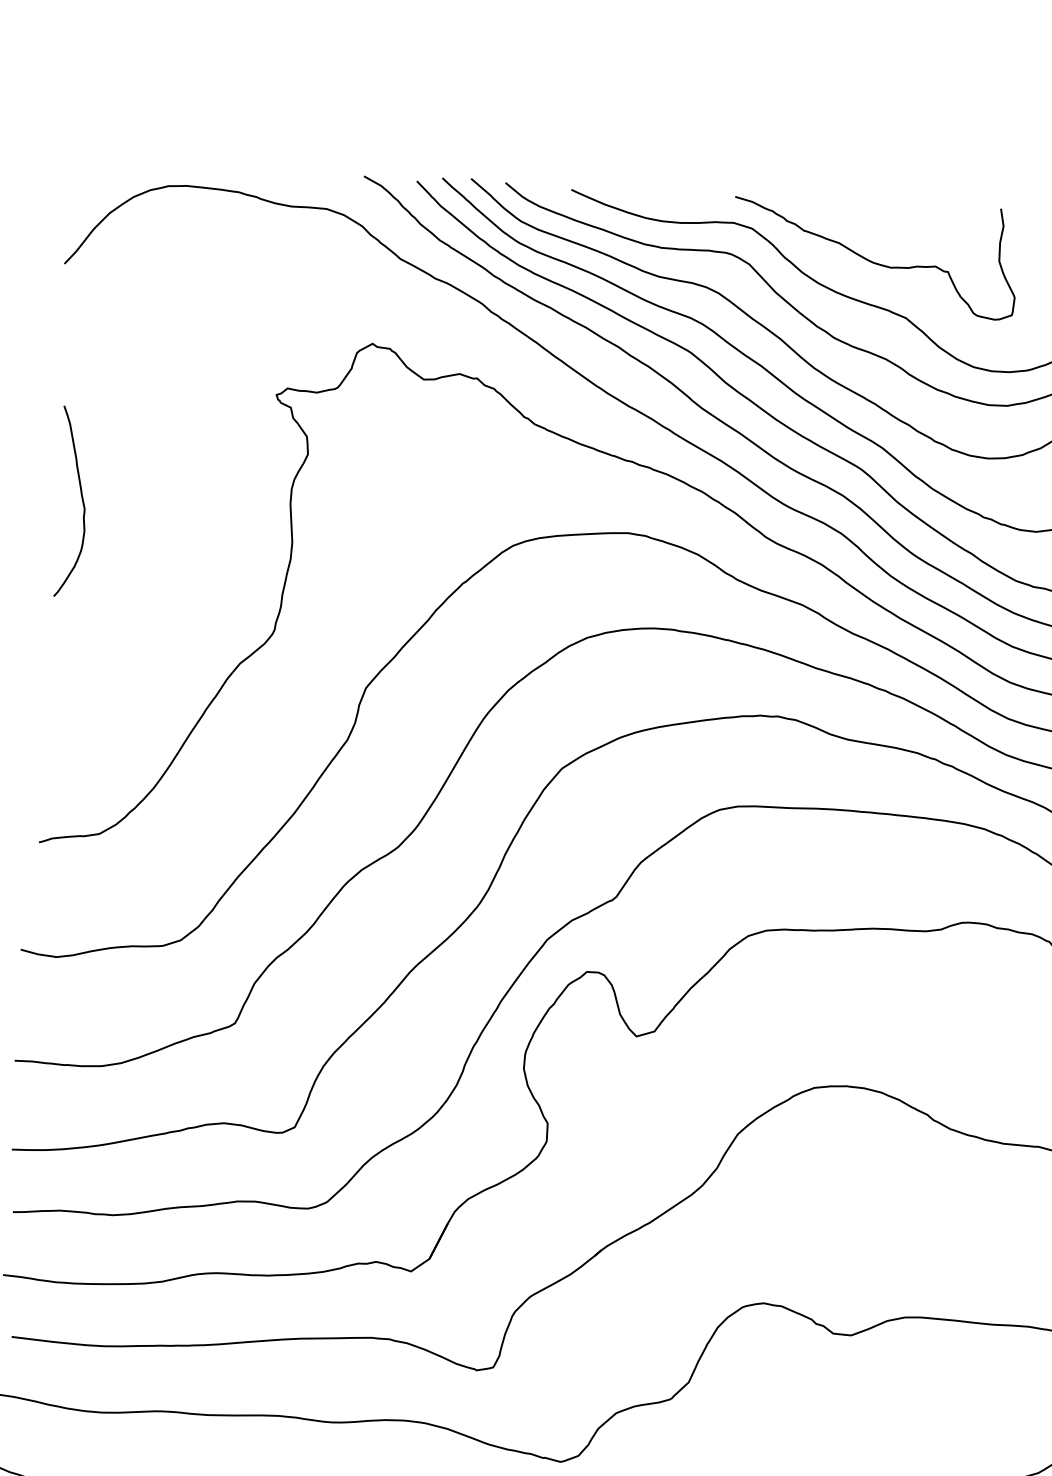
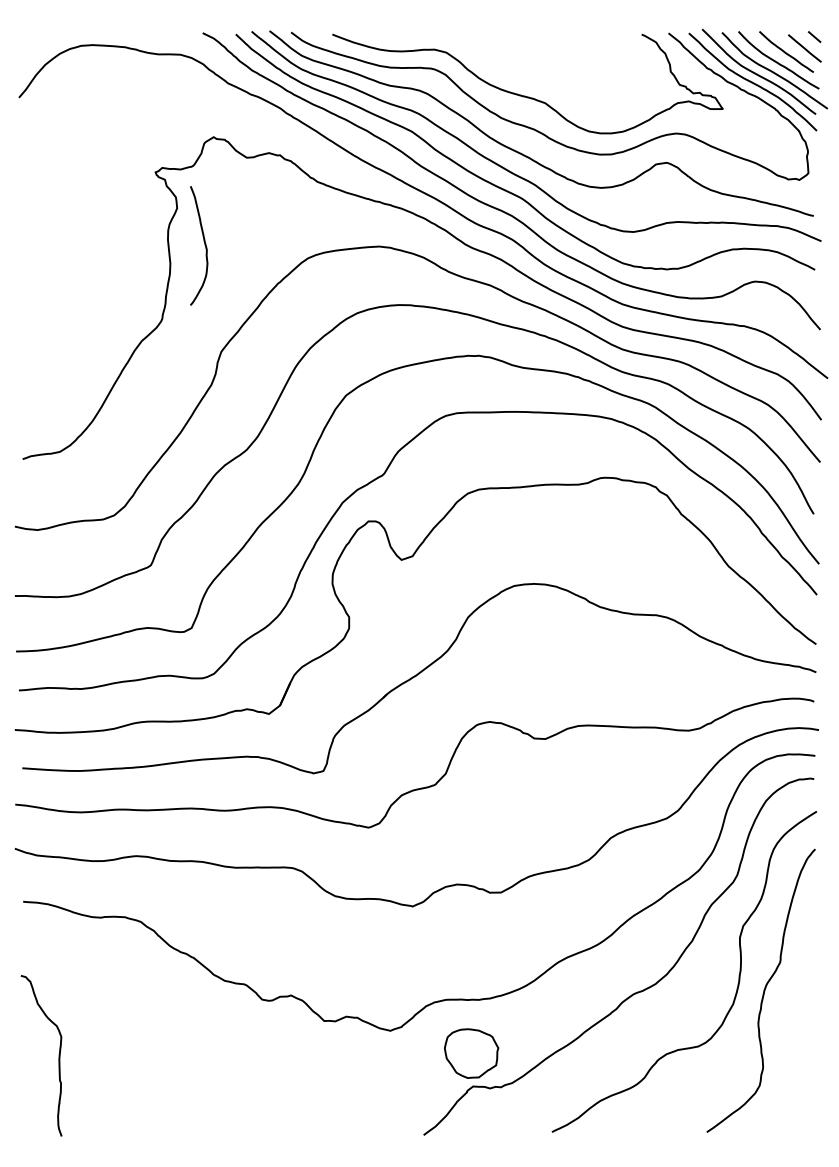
curve: (872, 260) -> (522, 68), removed
curve: (81, 501) -> (204, 245), moved

